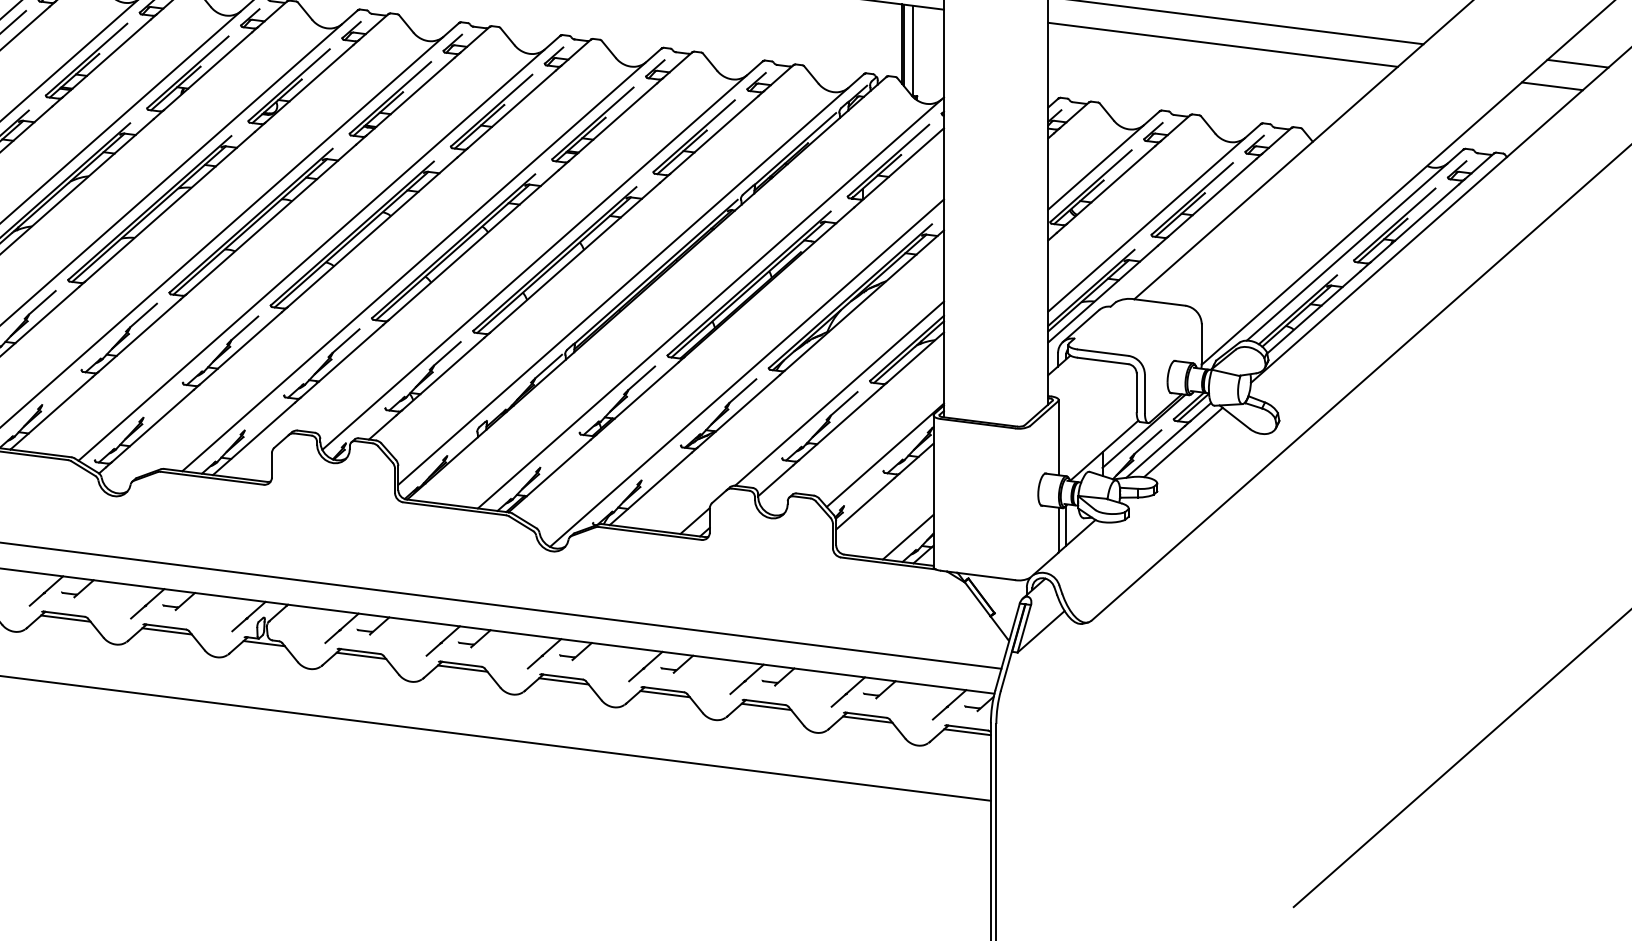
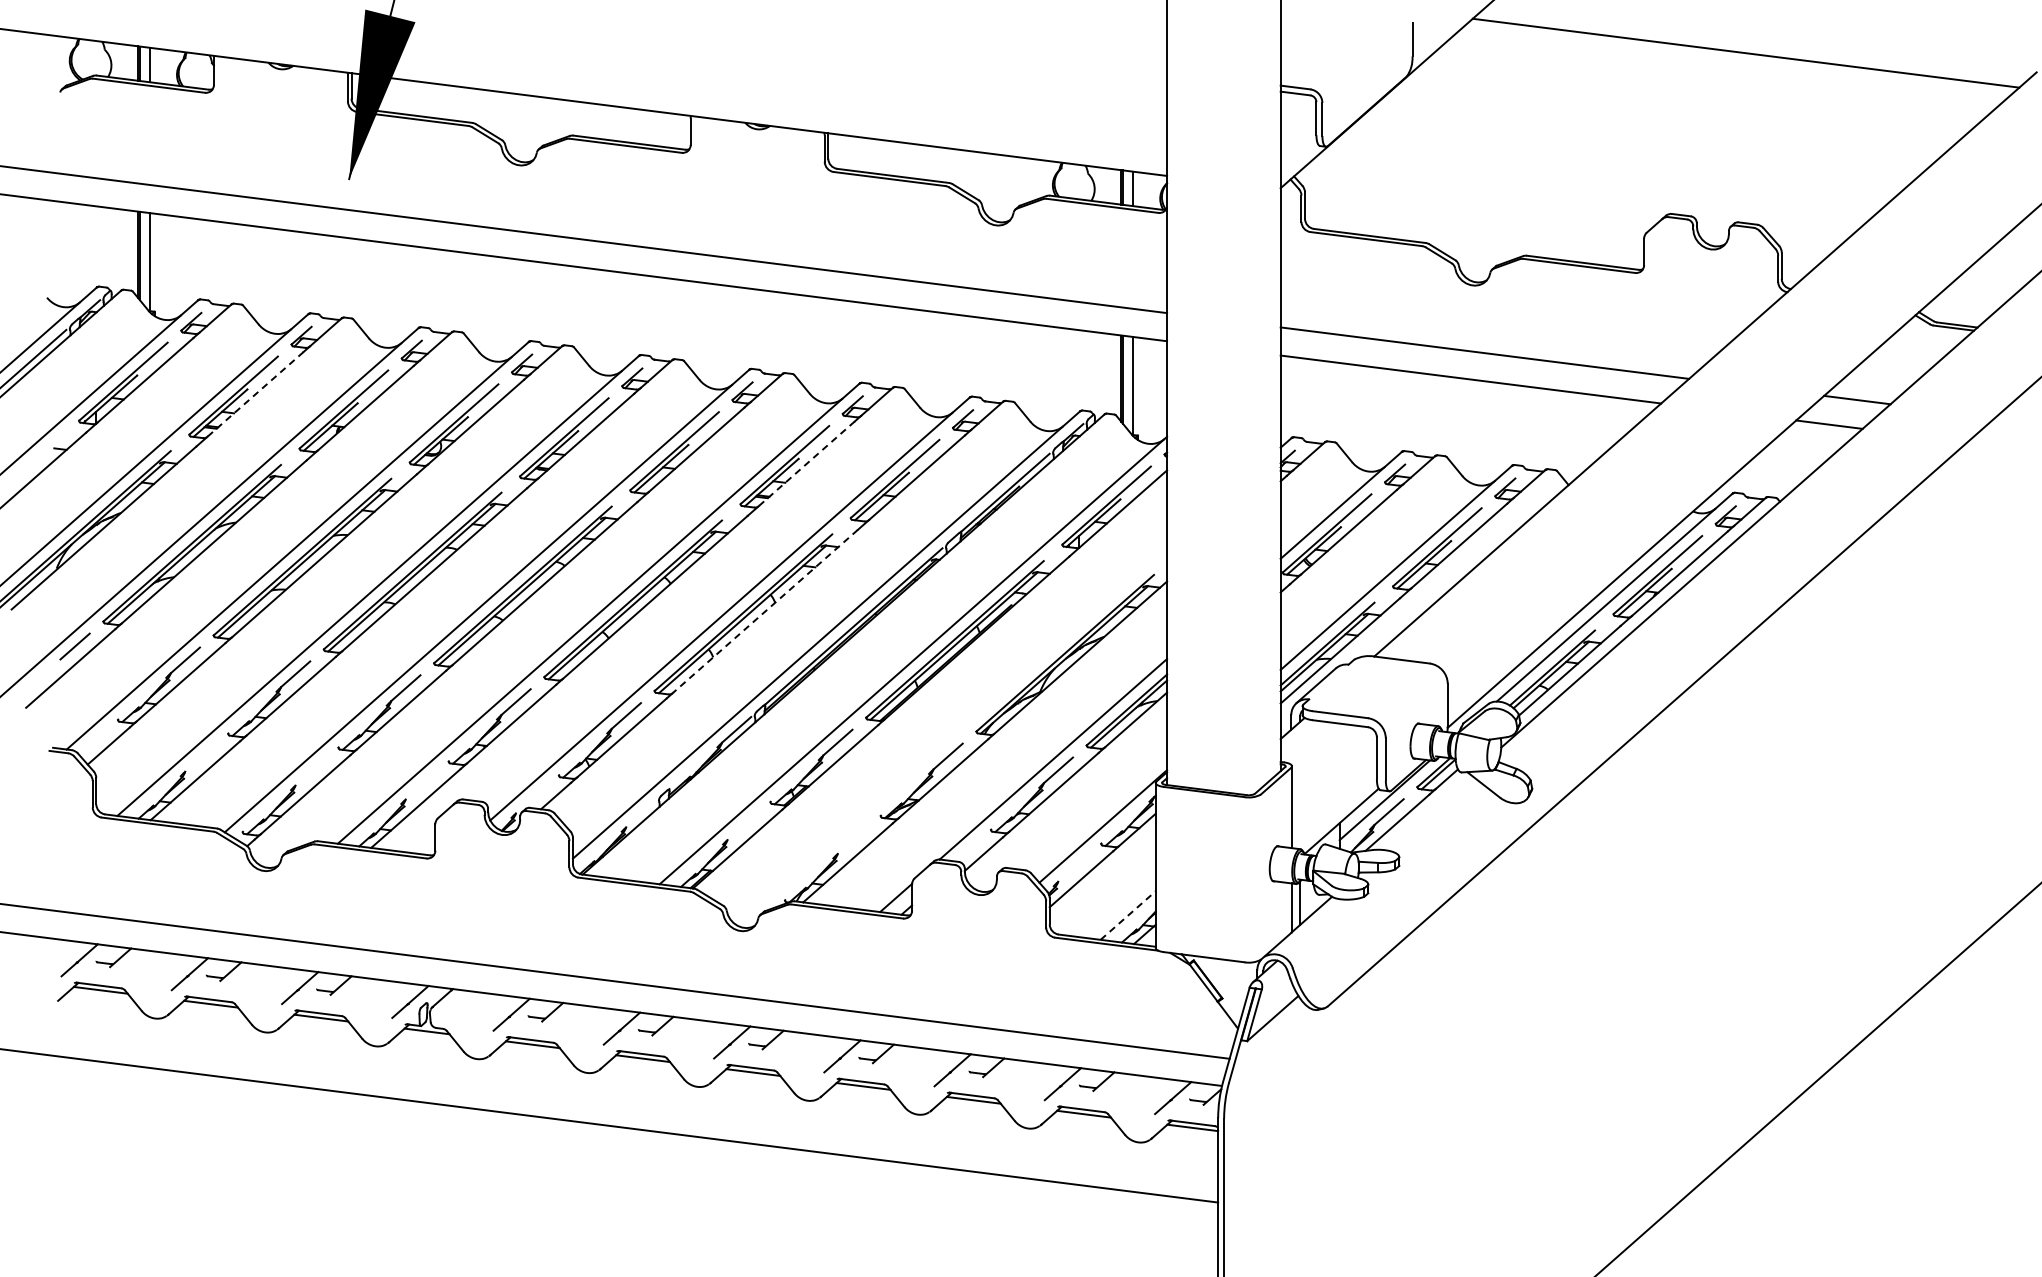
line: (106, 58) -> (255, 394), solid -> dashed
line: (612, 121) -> (806, 463), solid -> dashed
line: (575, 257) -> (765, 611), solid -> dashed
line: (746, 372) -> (952, 736), removed
line: (1183, 442) -> (1427, 812), removed
line: (908, 537) -> (1128, 915), solid -> dashed

